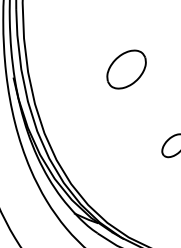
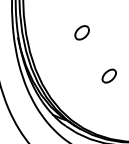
part: (125, 69) -> (81, 32), size x0.62

